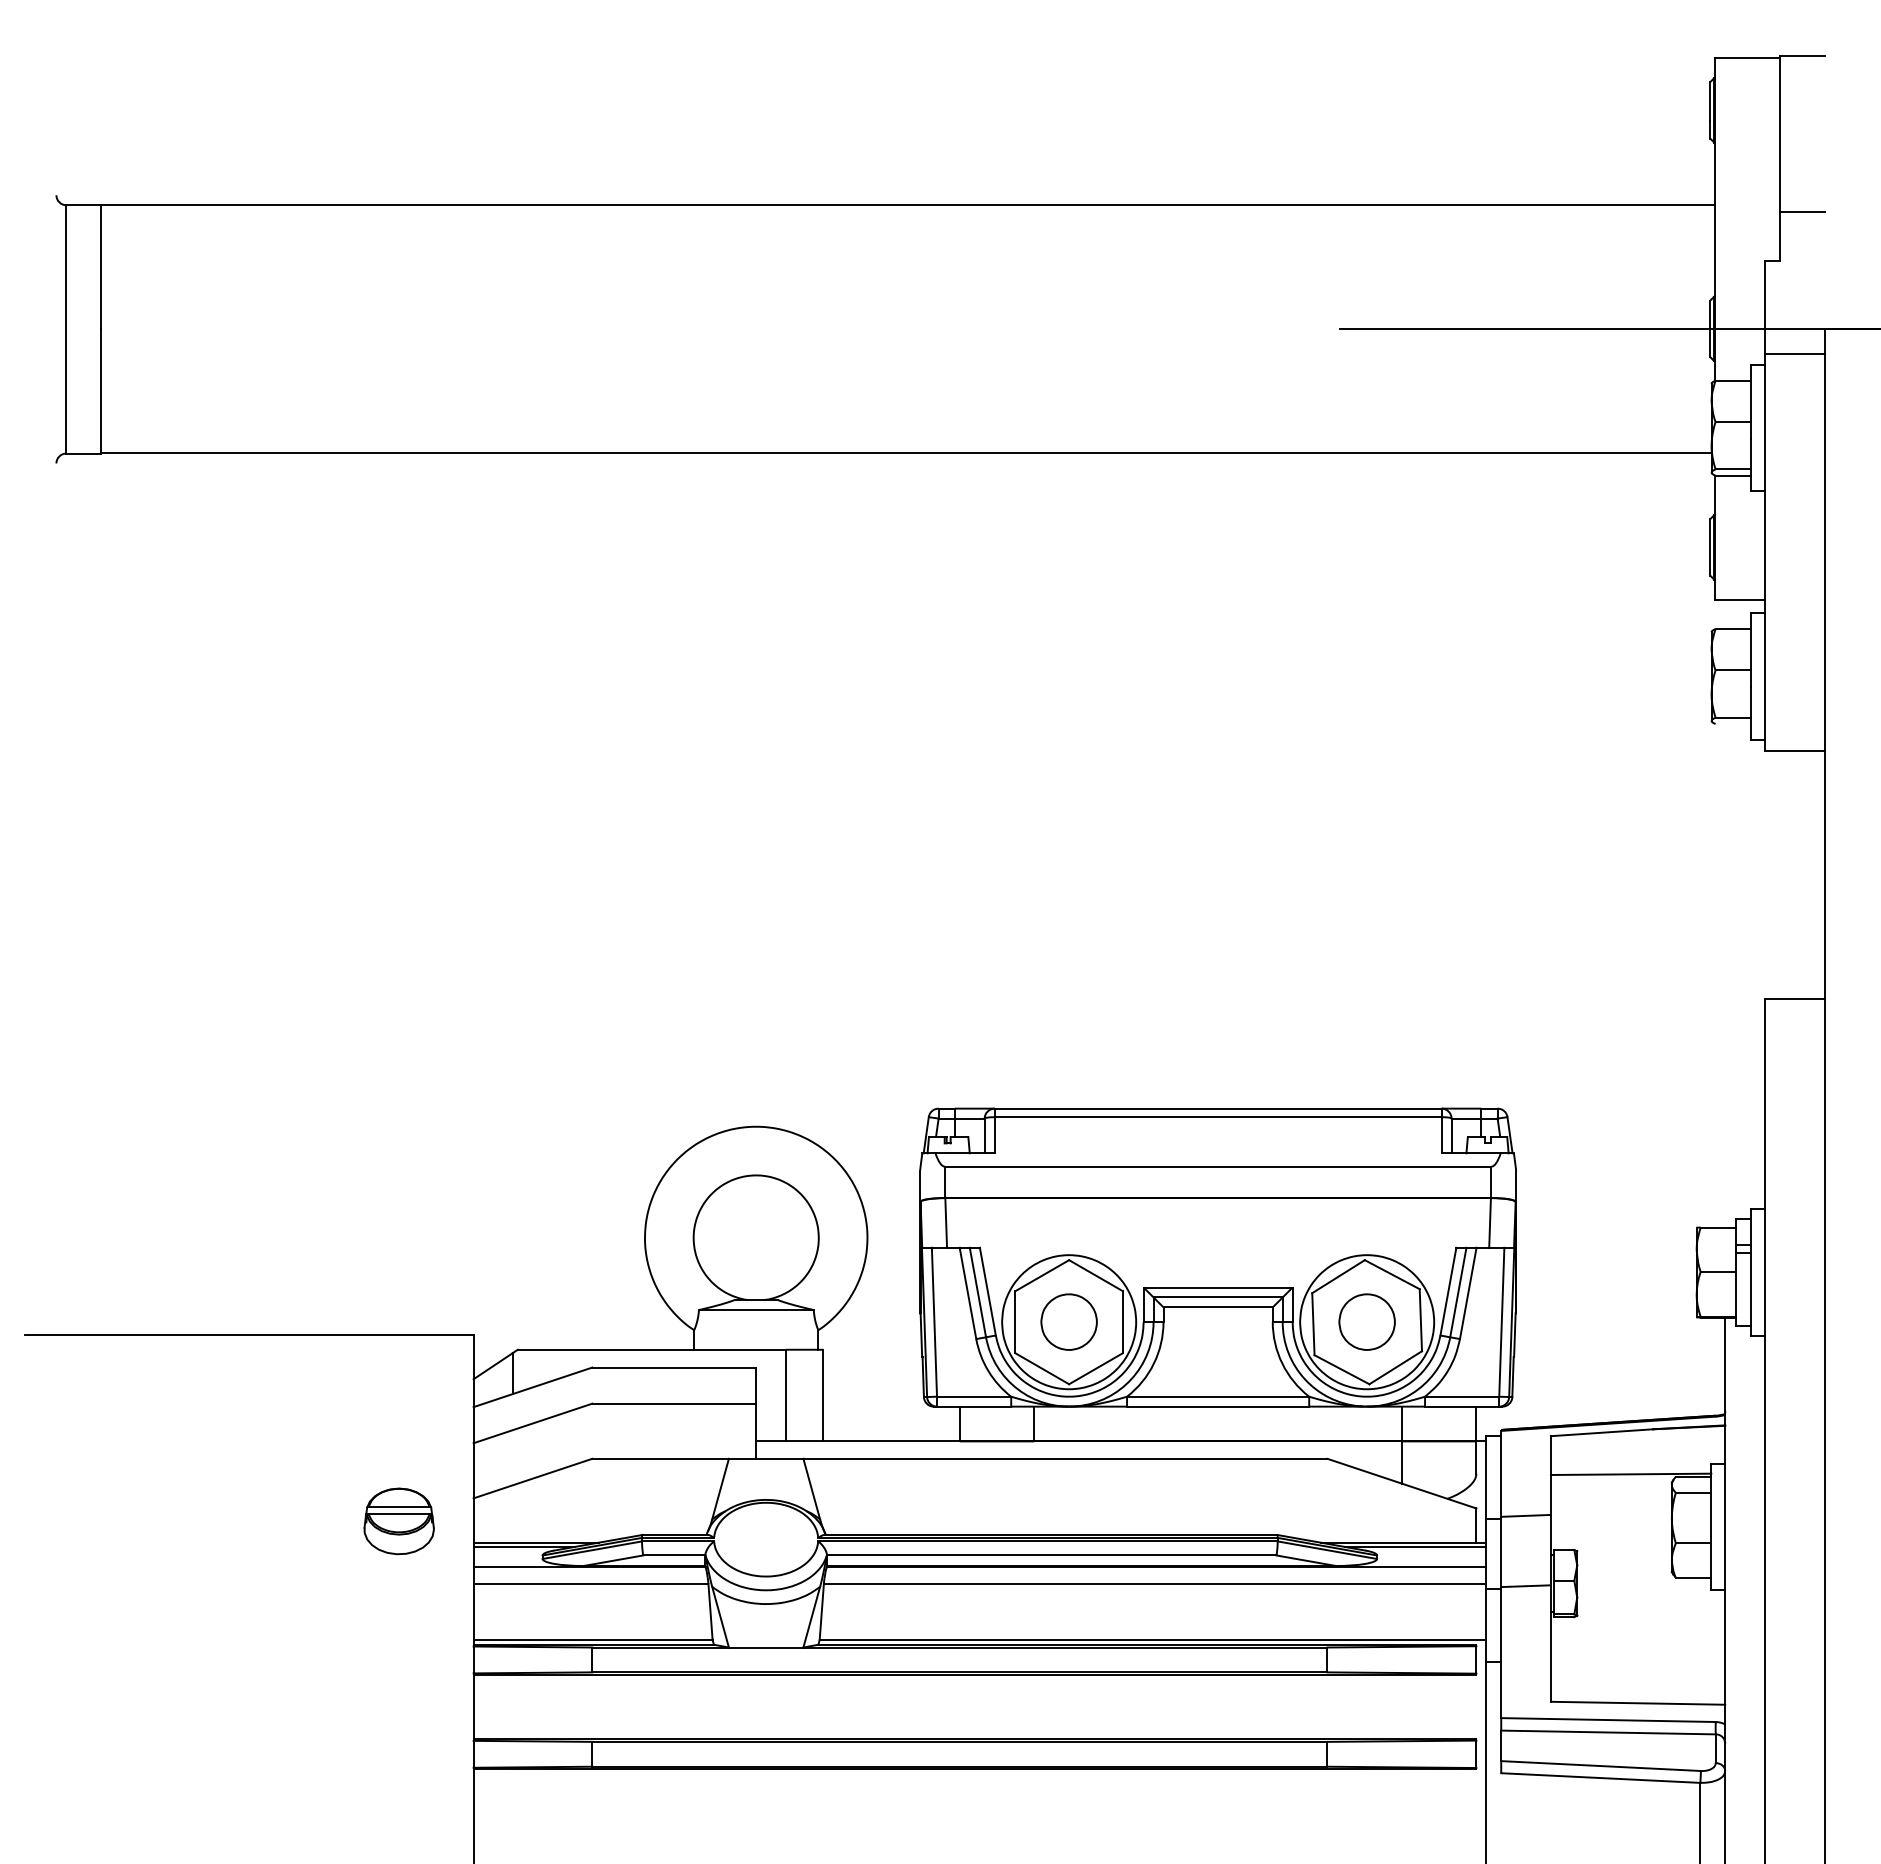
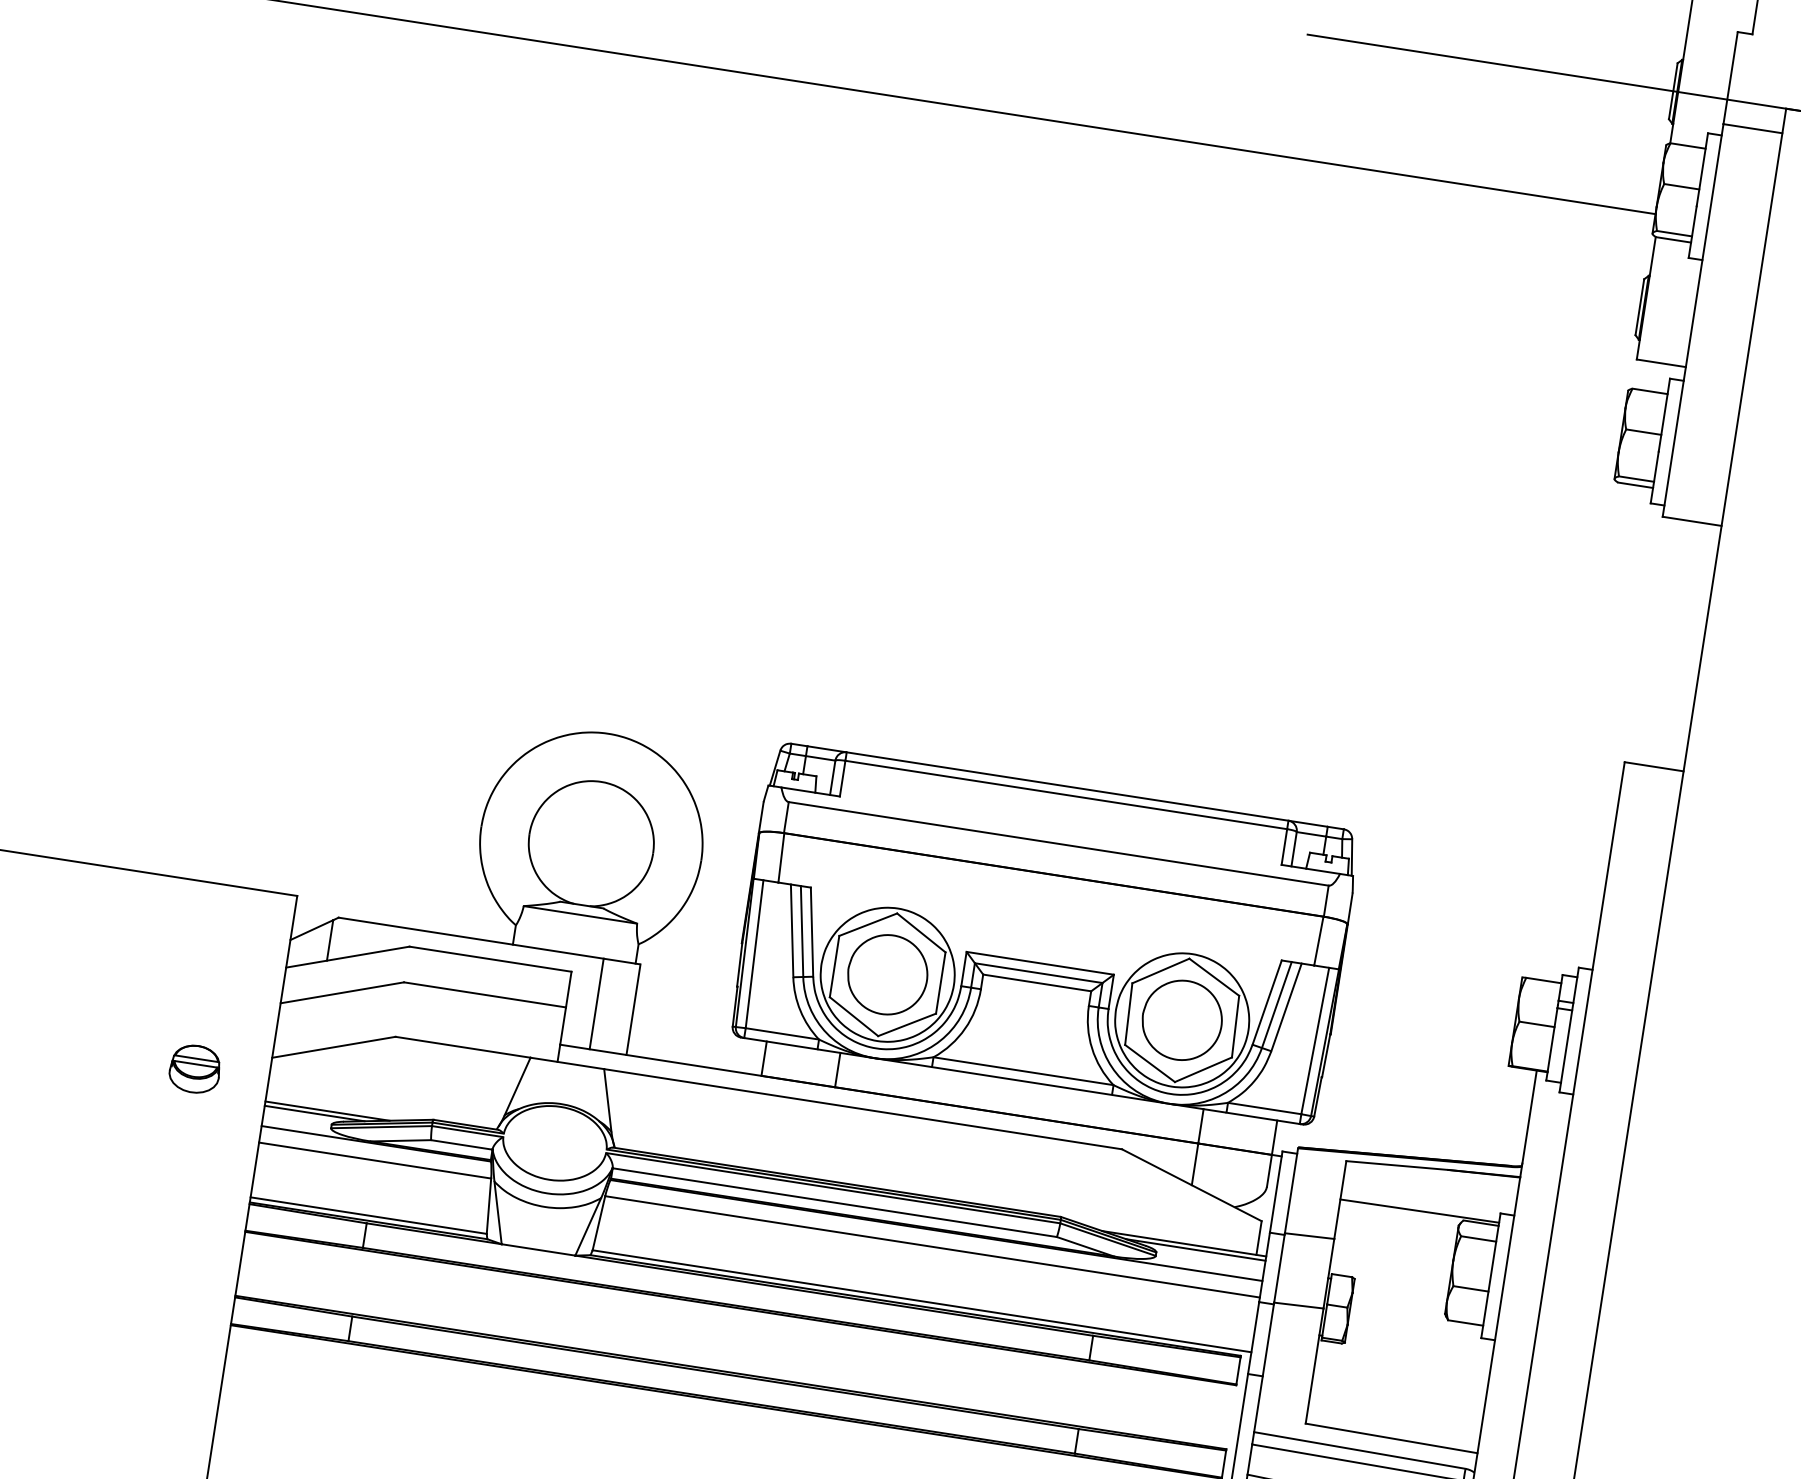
line: (1733, 724) -> (1635, 485), added
part: (1068, 1321) -> (887, 974), size x1.43
part: (1366, 1321) -> (1181, 1019), size x1.43
part: (398, 1521) -> (194, 1069), size x0.71

